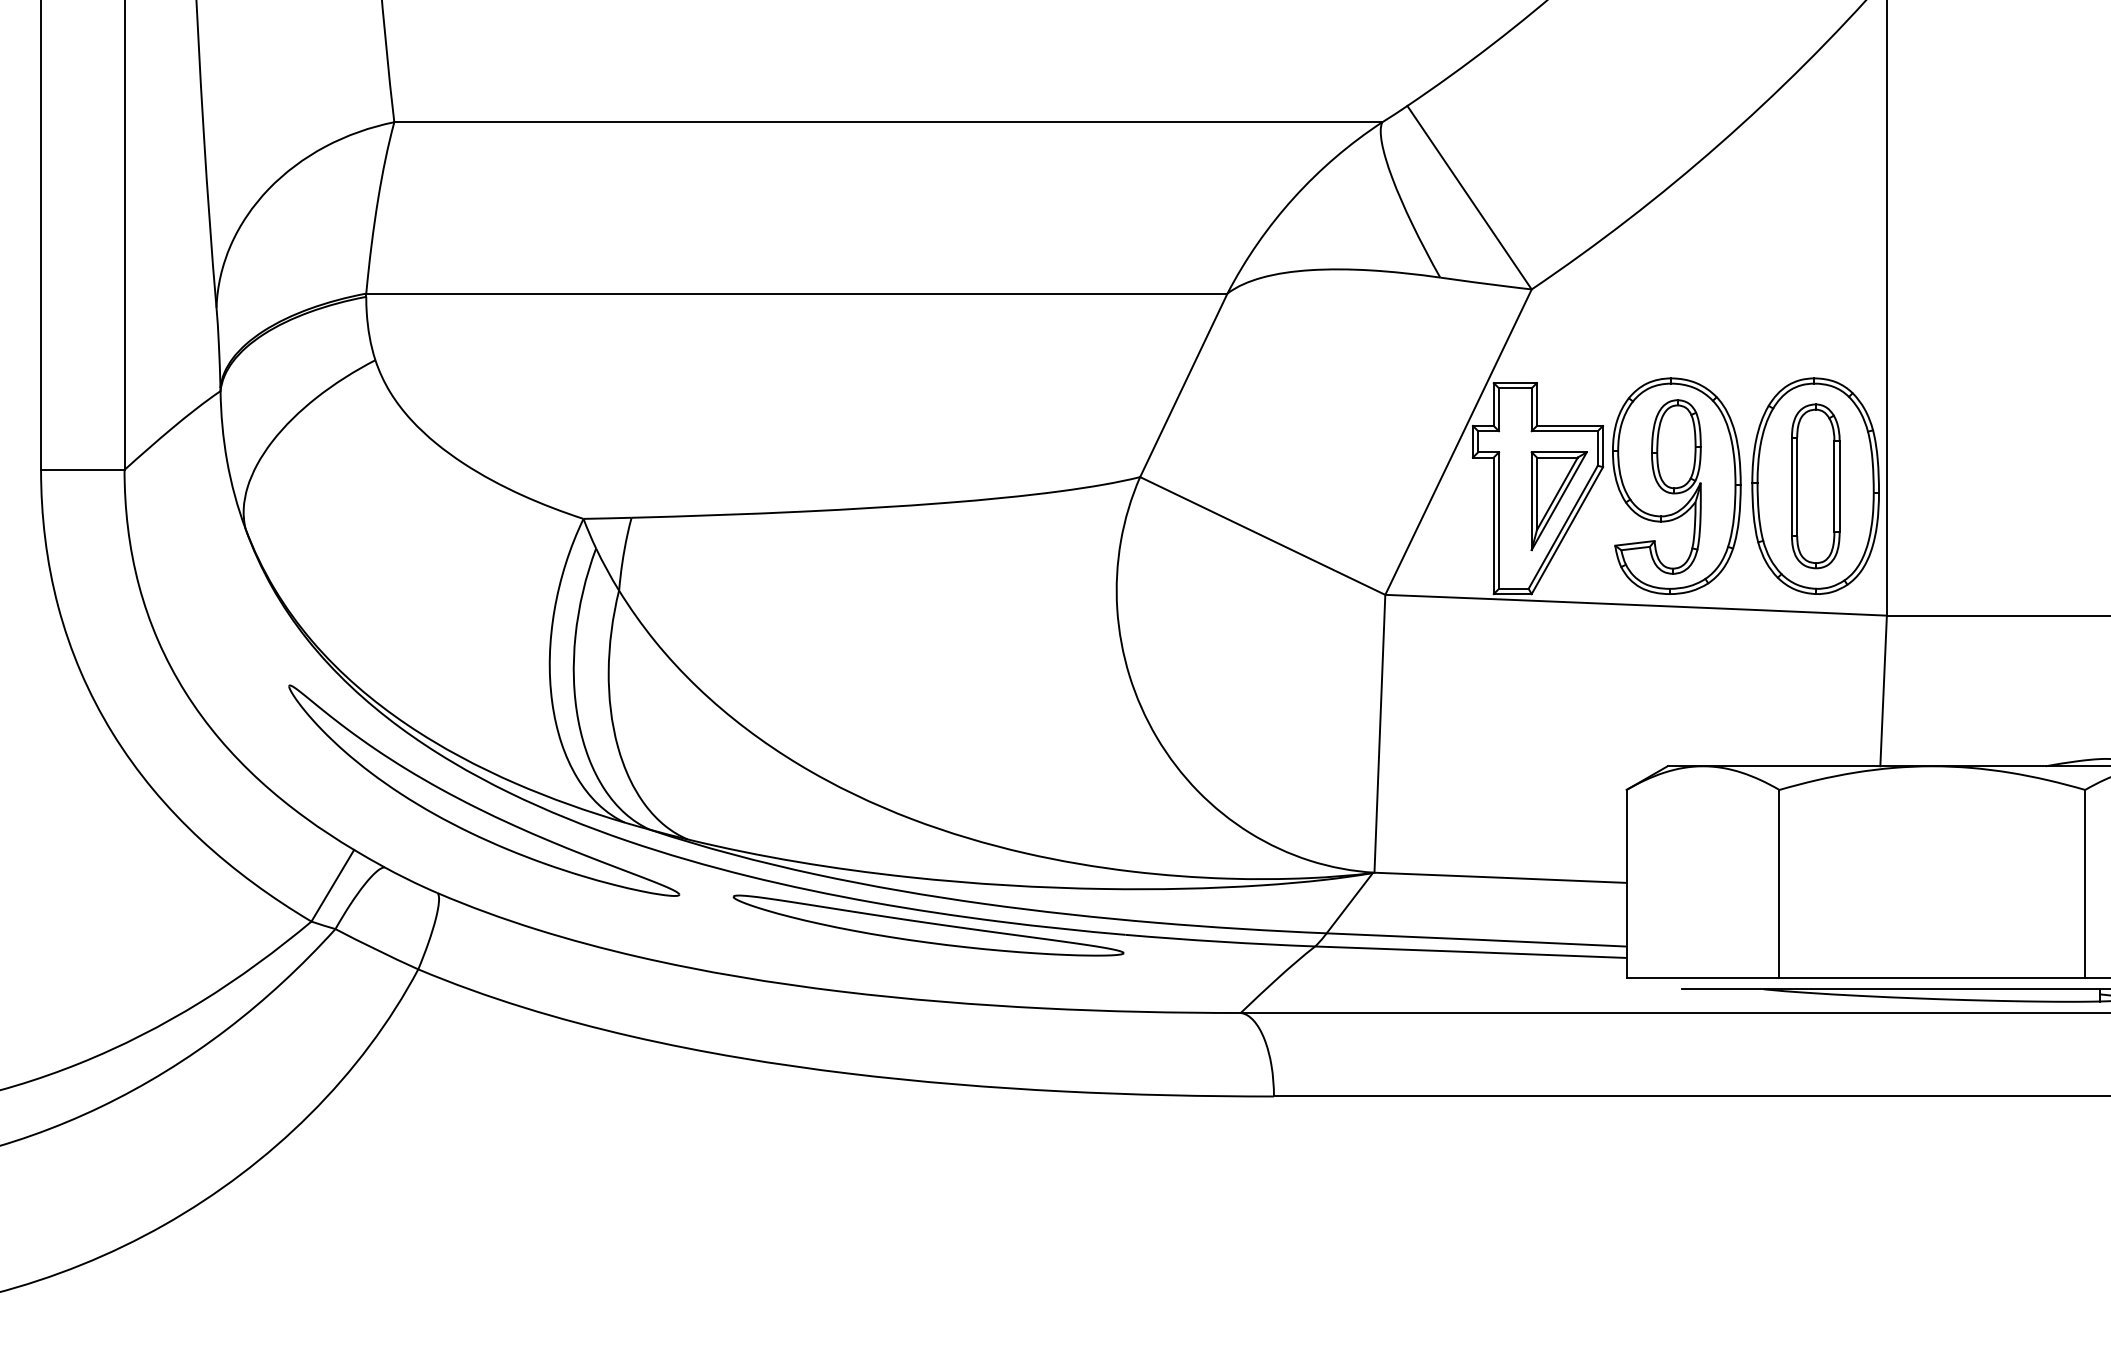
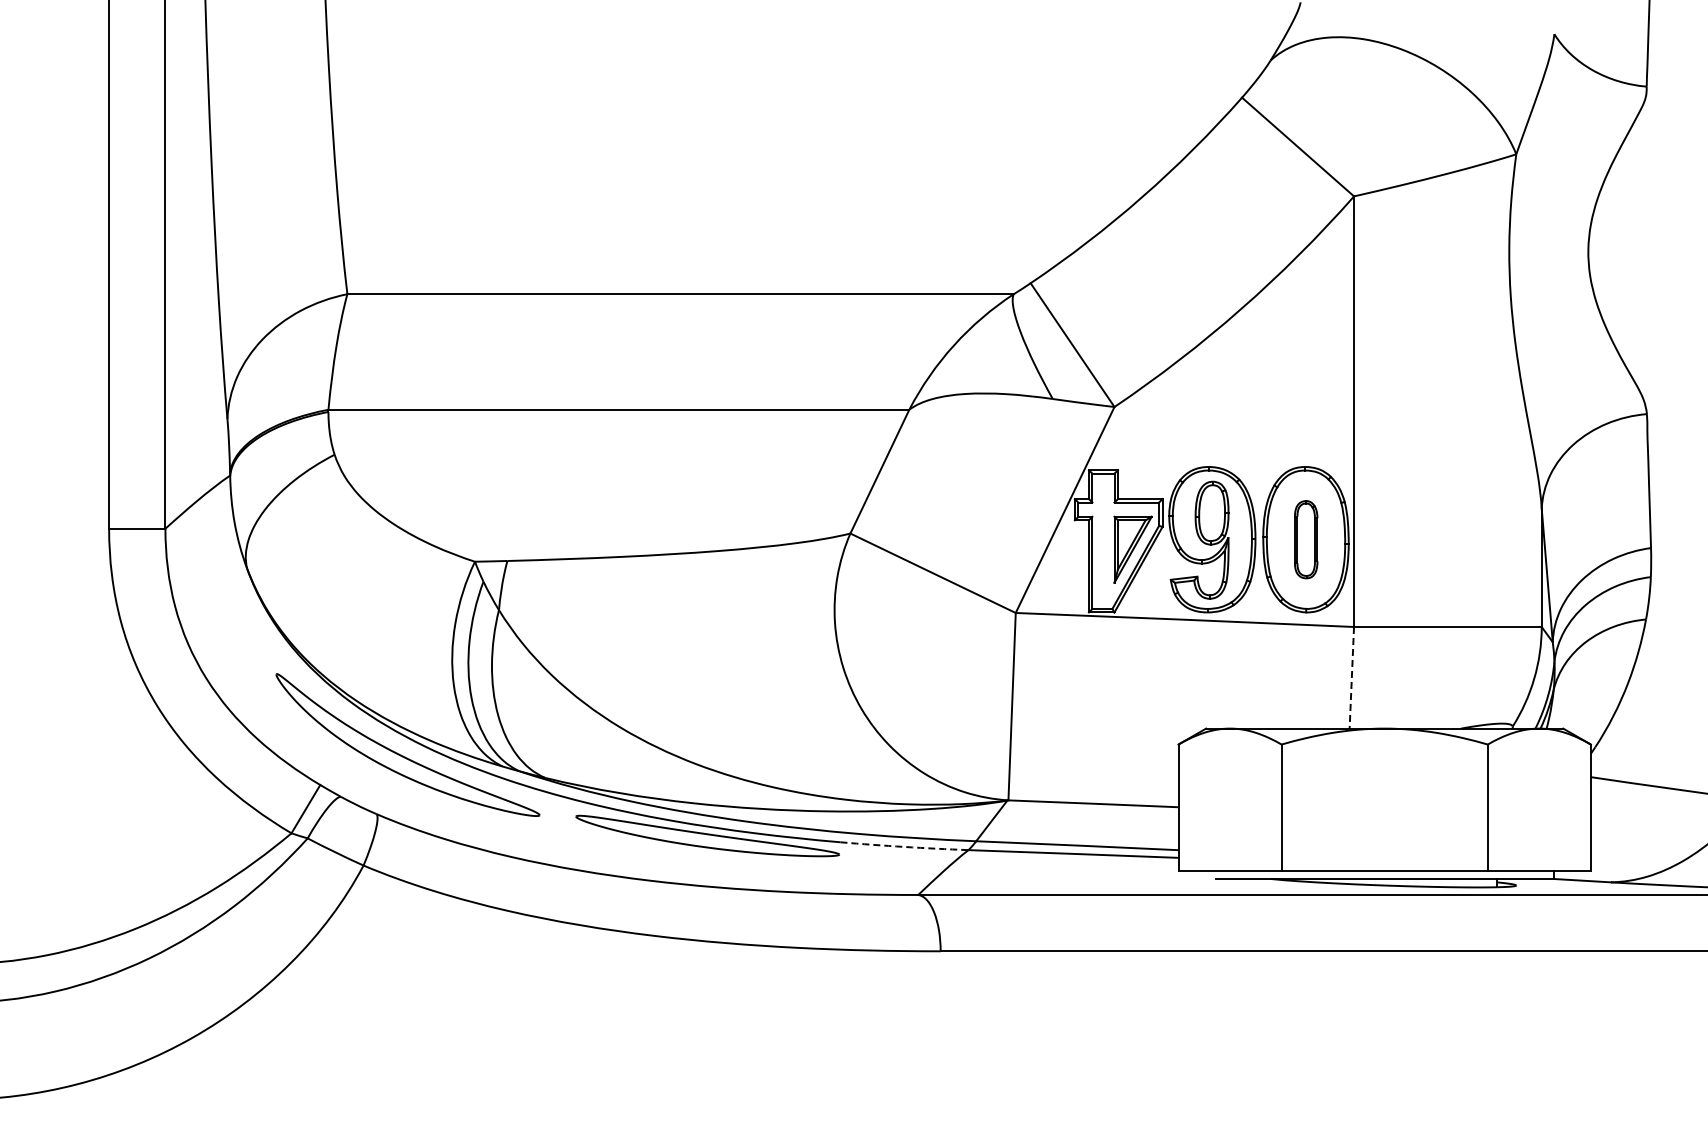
part: (1816, 485) -> (1306, 539), size x0.7
line: (1883, 690) -> (1351, 677), solid -> dashed
arc: (1220, 941) -> (904, 846), solid -> dashed

